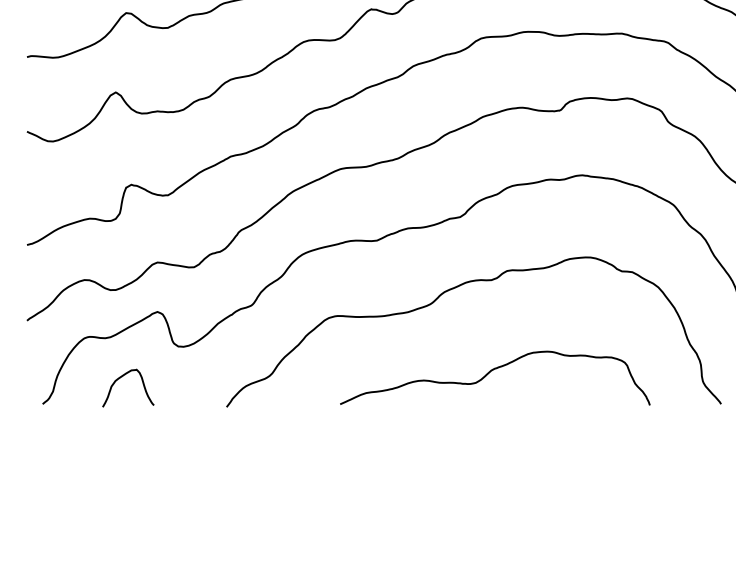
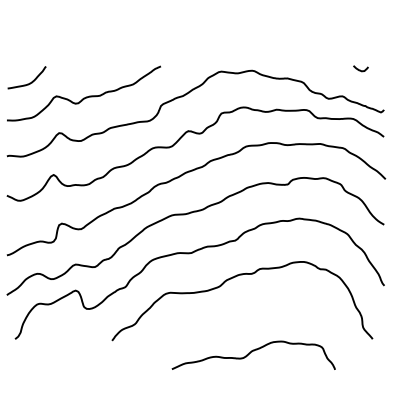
curve: (493, 372) -> (252, 352), moved
curve: (123, 378) -> (57, 325), removed

